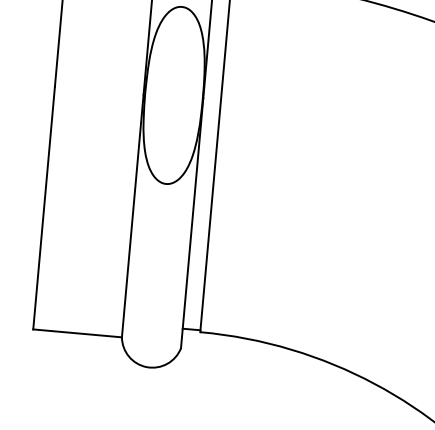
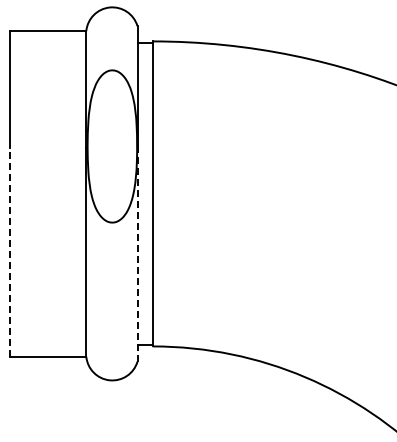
line: (44, 207) -> (10, 251), solid -> dashed
line: (192, 222) -> (137, 253), solid -> dashed

